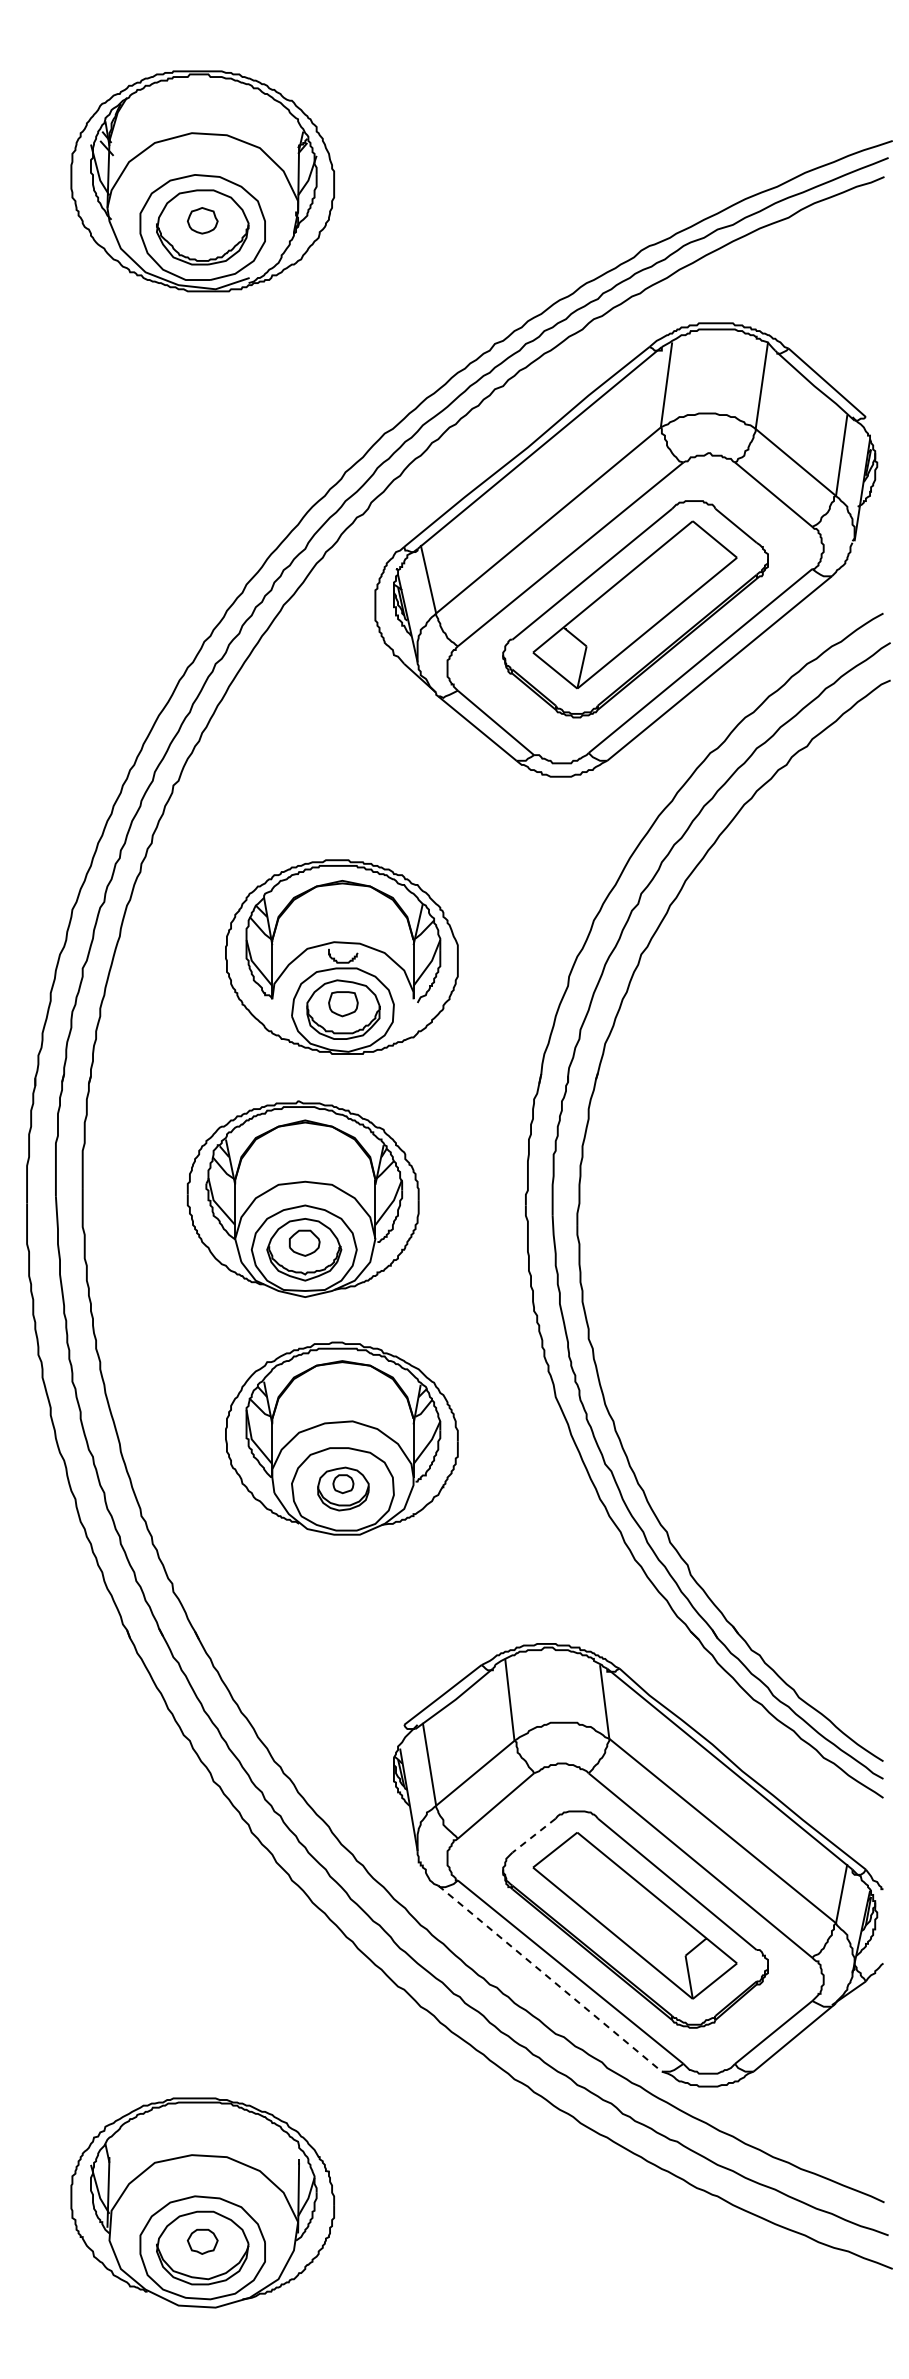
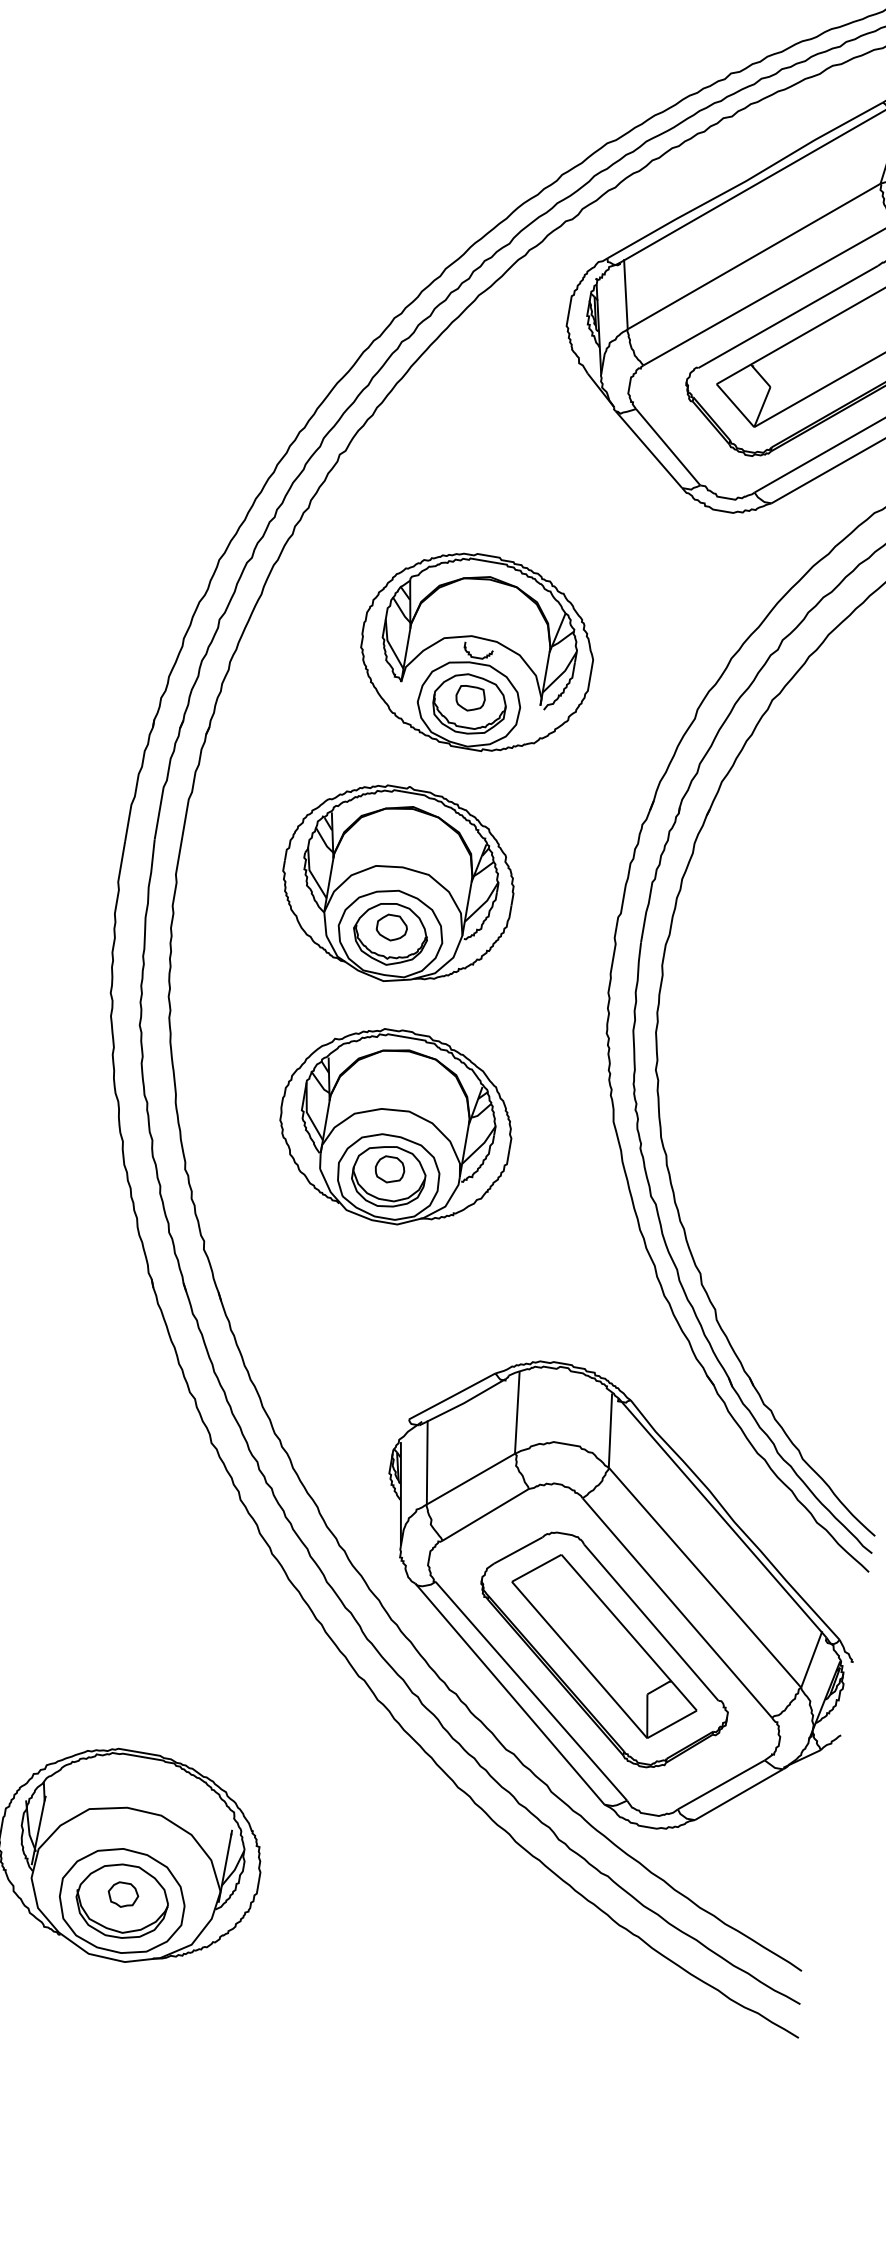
part: (343, 1488) -> (388, 1176), size x1.43
line: (534, 1835) -> (518, 1550), dashed -> solid
line: (550, 1978) -> (510, 1694), dashed -> solid

